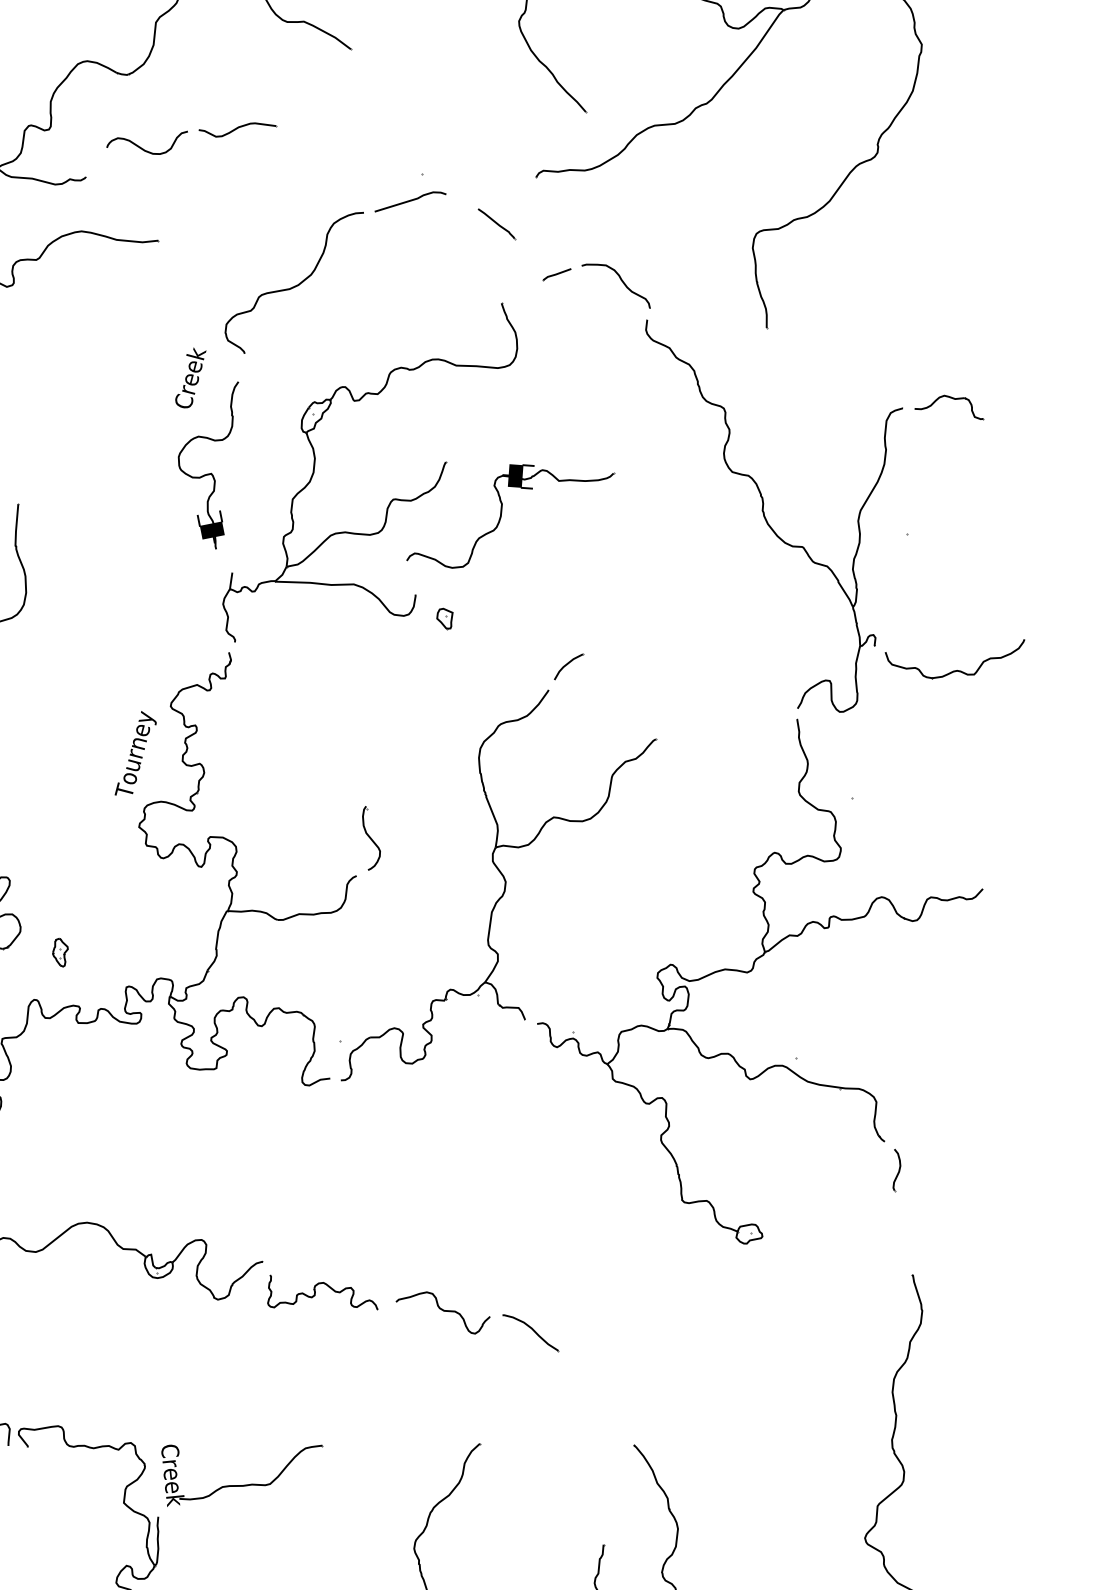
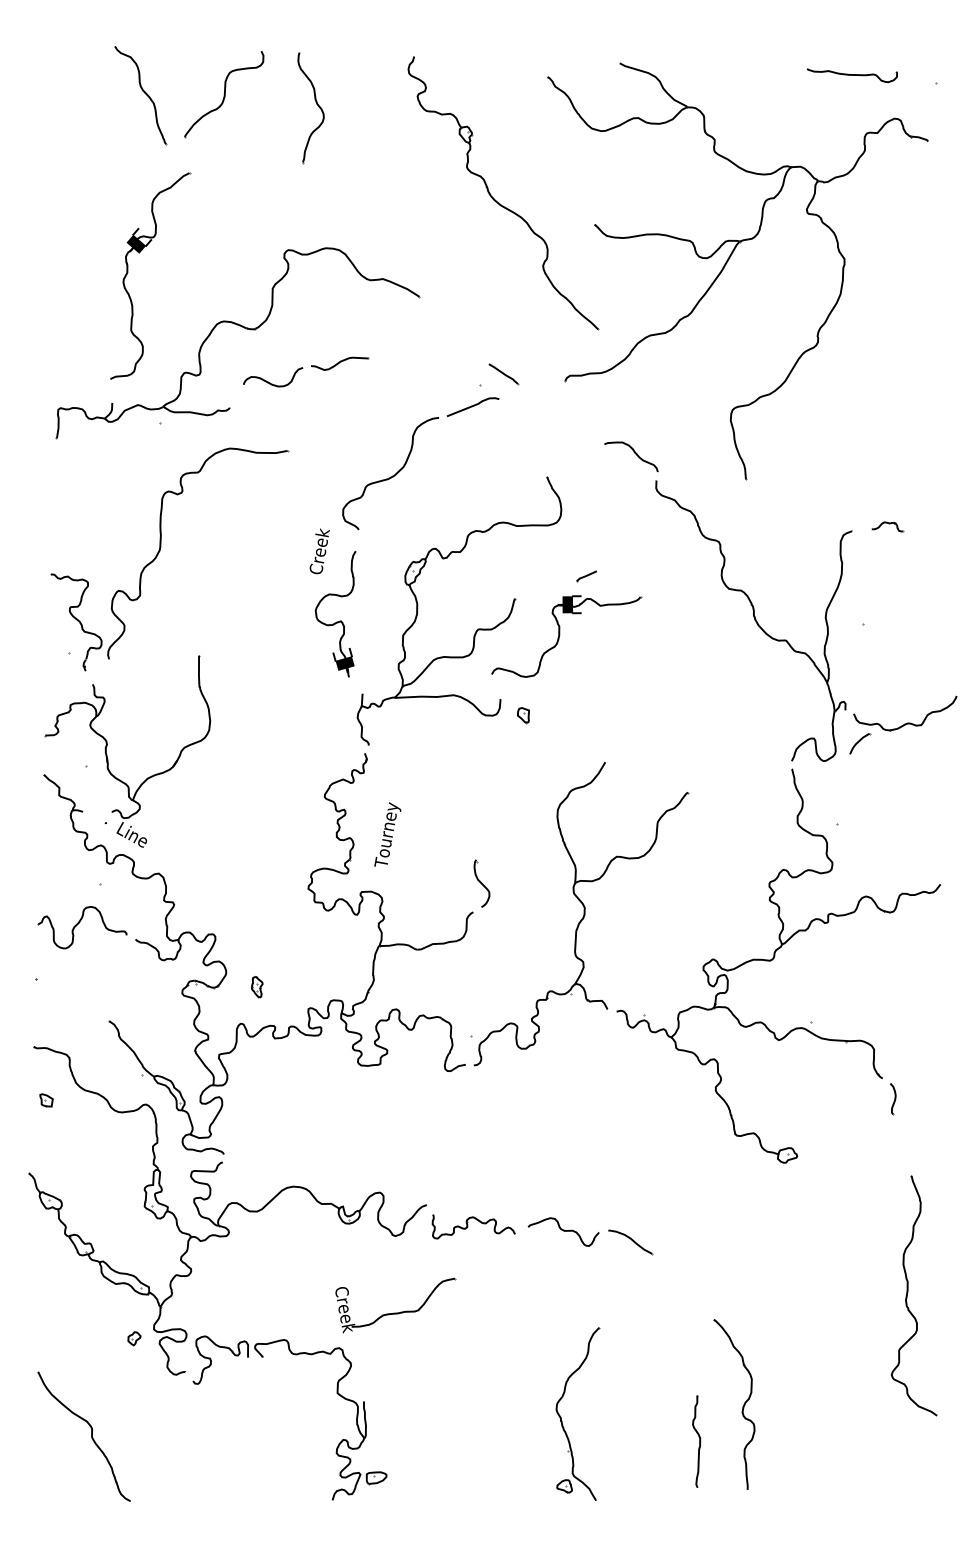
line: (496, 224) -> (503, 374), moved
part: (556, 274) -> (586, 576), moved
part: (950, 405) -> (887, 526), size x0.6
part: (569, 666) -> (860, 743), moved
text: (135, 753) -> (387, 834), moved
part: (239, 1484) -> (395, 1312), moved

